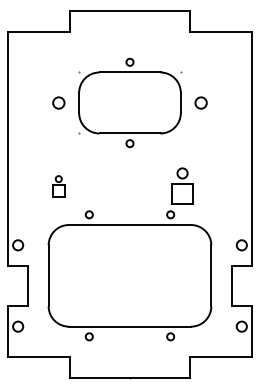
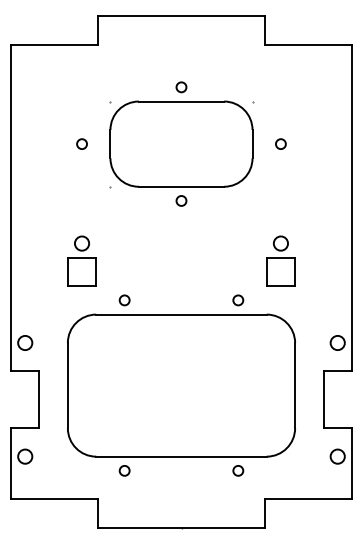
circle: (58, 102) -> (81, 143), size x0.62
circle: (200, 102) -> (280, 143), size x0.62
part: (182, 185) -> (280, 260), moved
part: (58, 186) -> (81, 260), size x1.67

